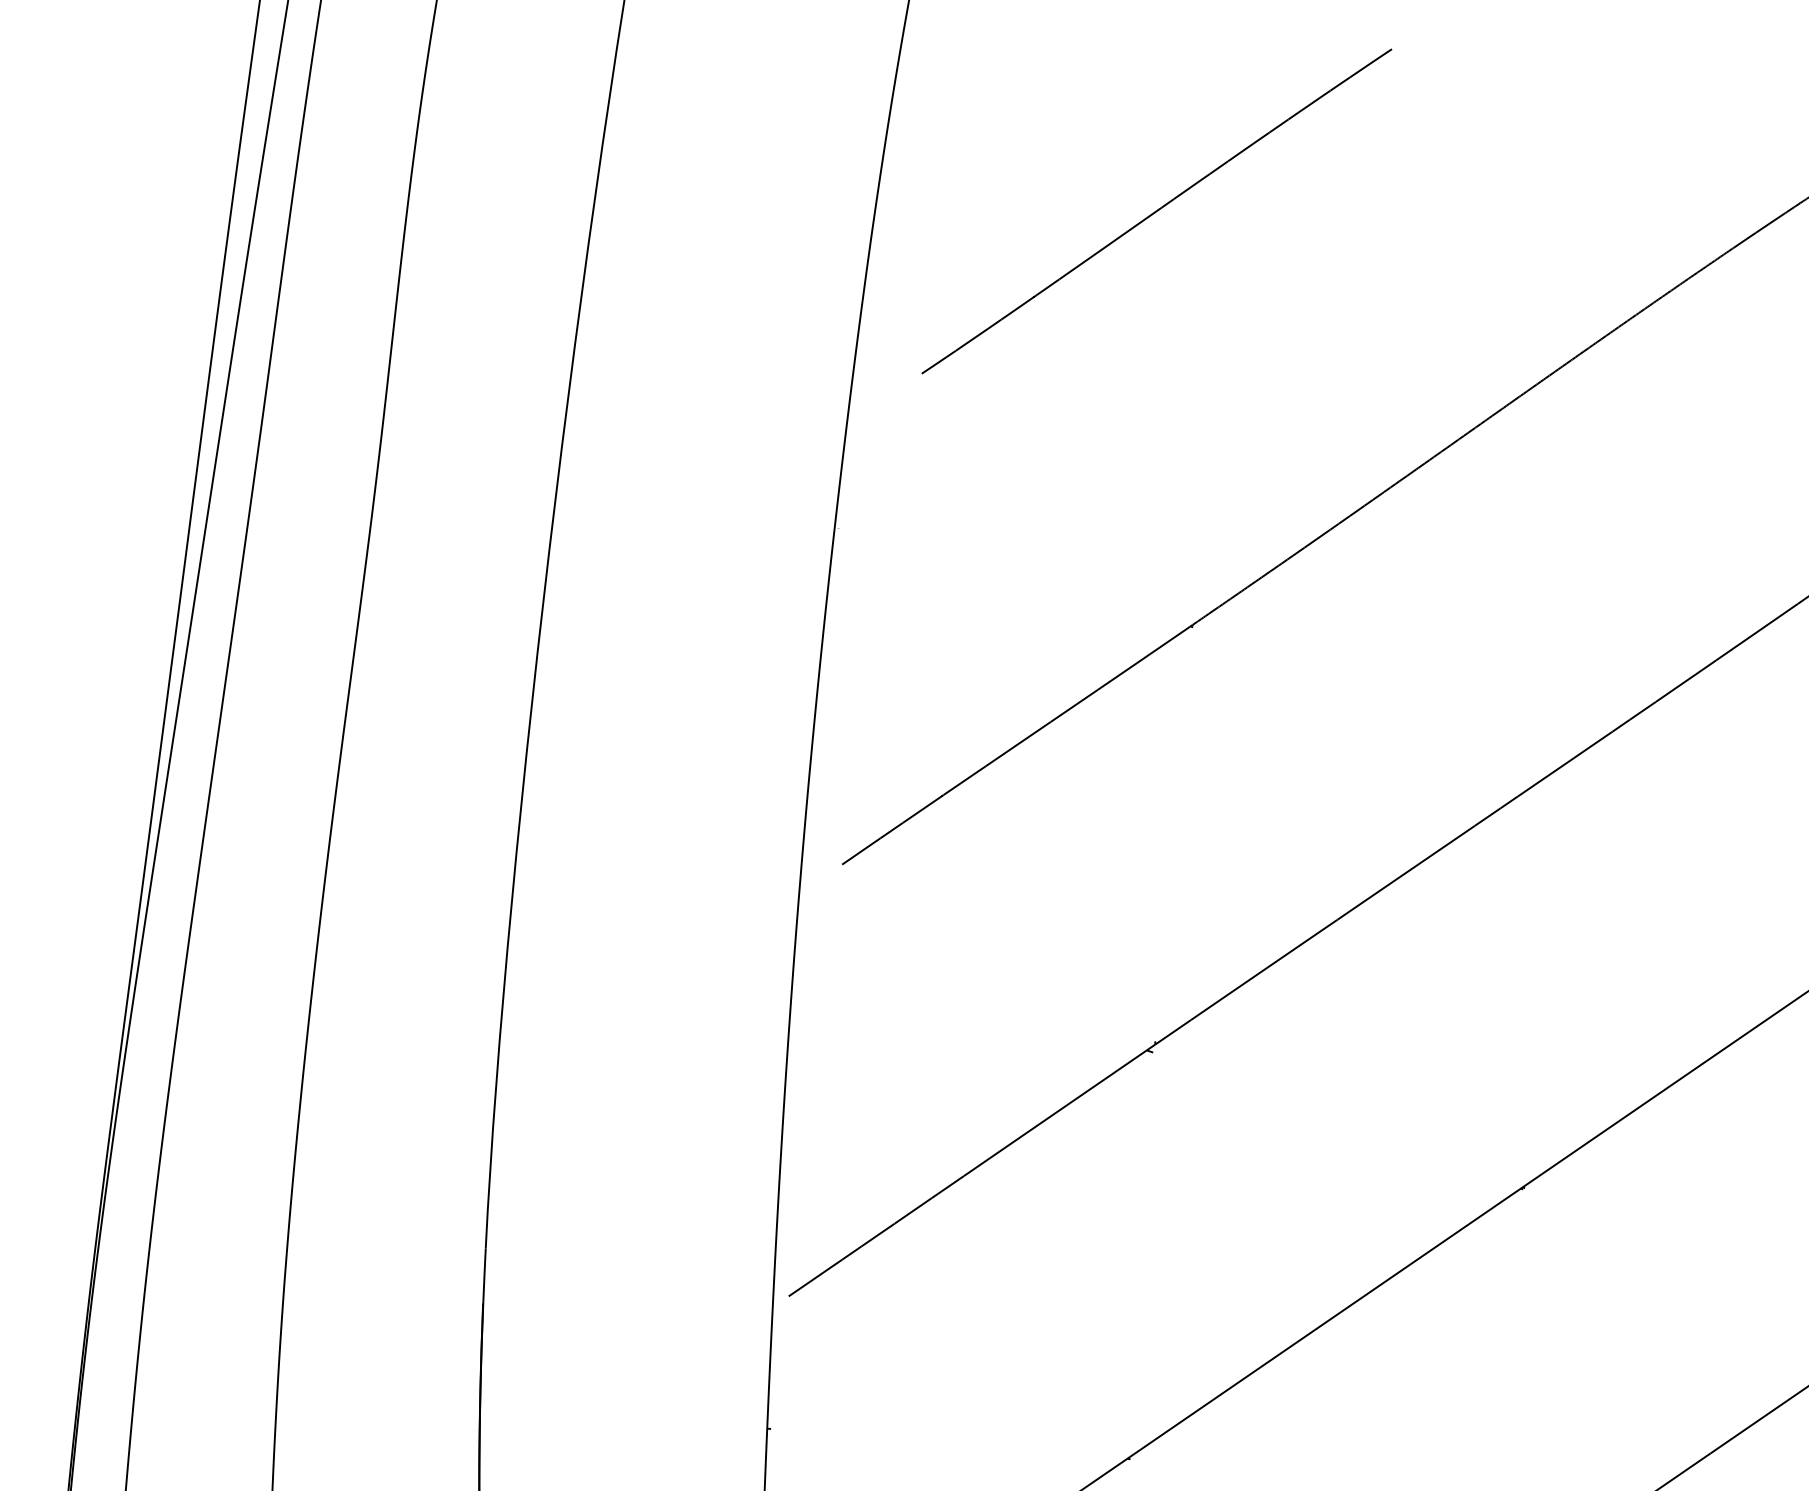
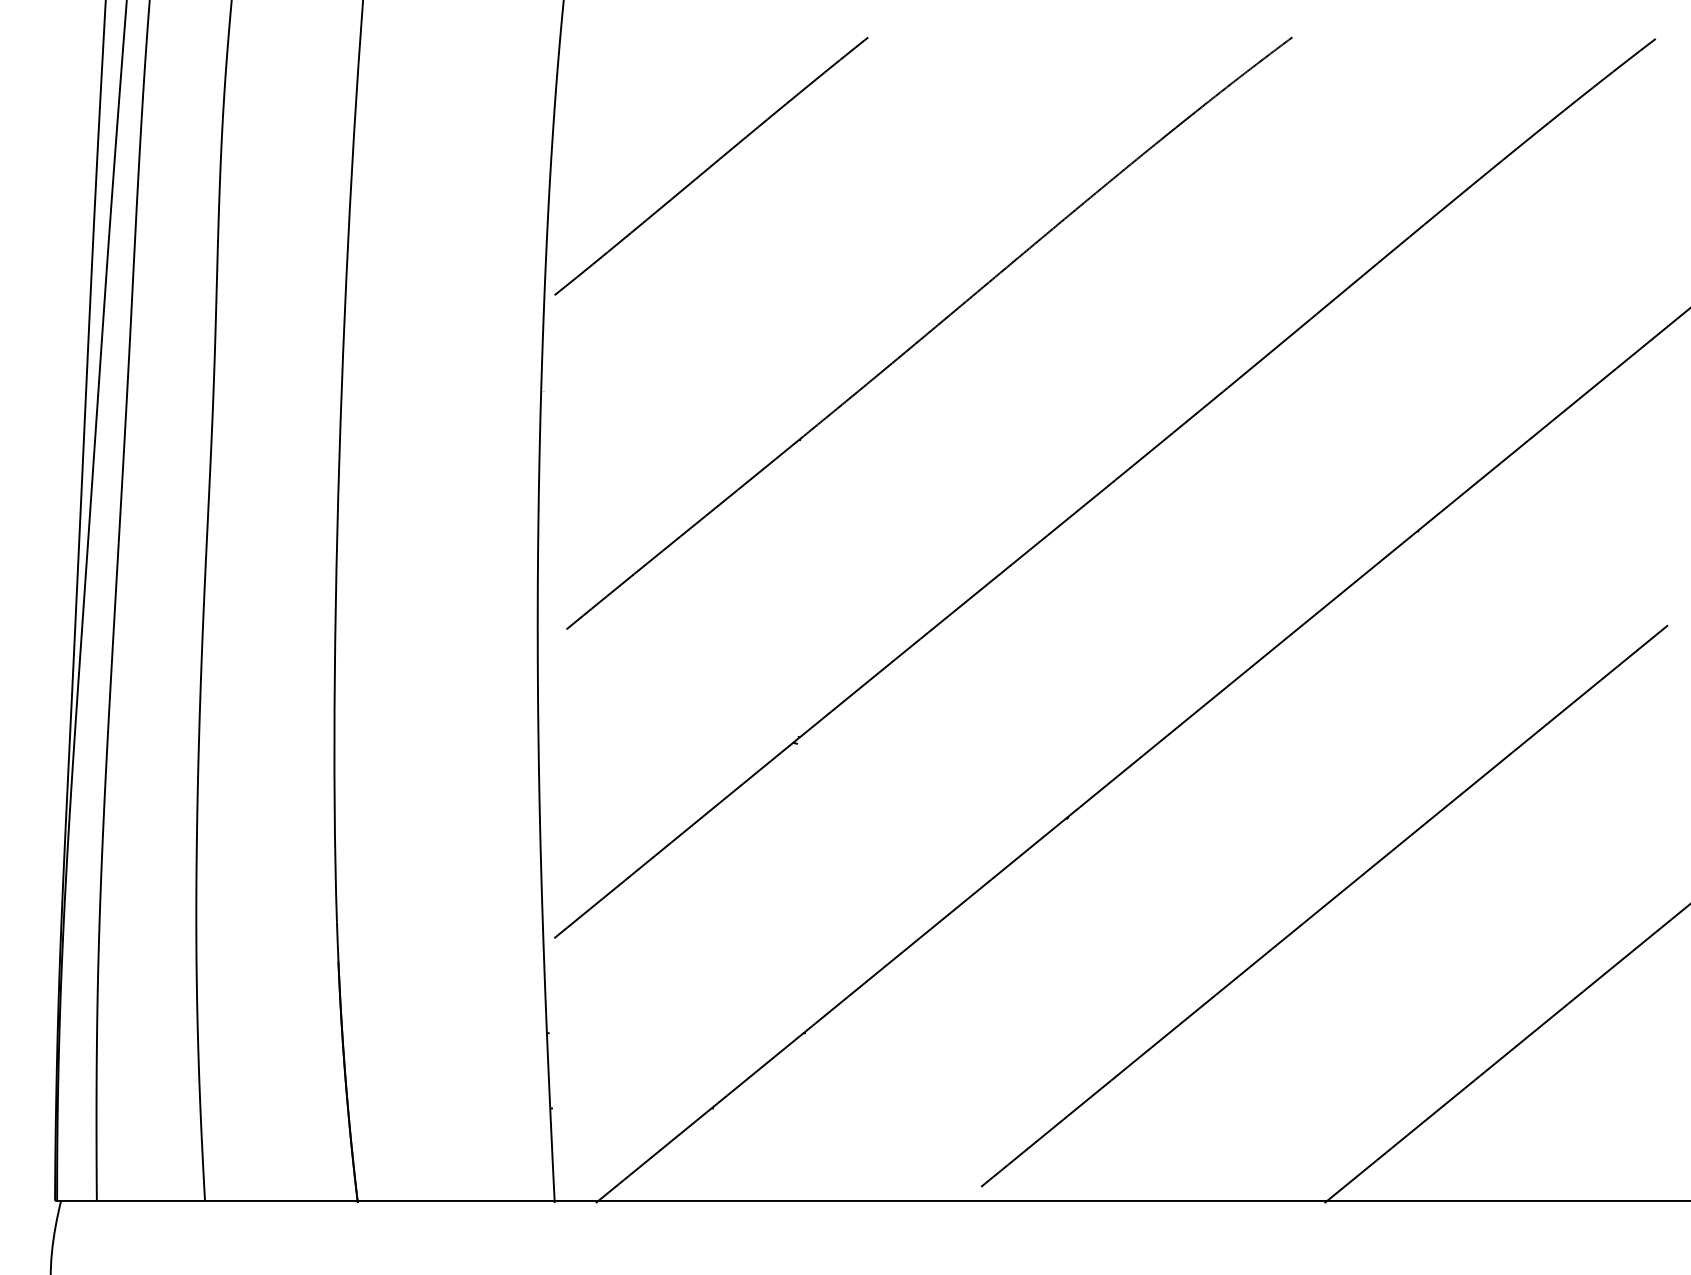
part: (1156, 211) -> (711, 166), moved

